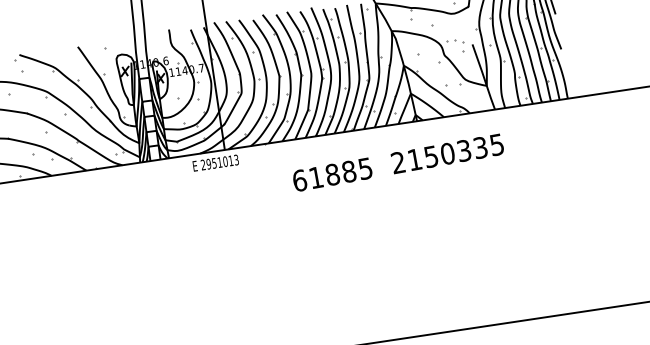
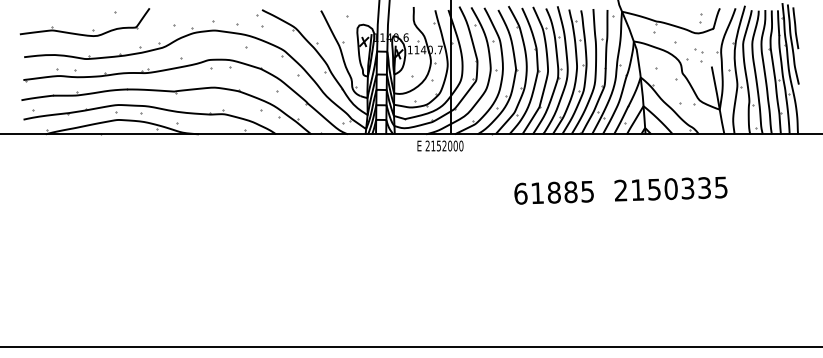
part: (459, 46) -> (698, 55), moved
text: (222, 161) -> (447, 145), 2951013 -> 2152000
text: (397, 162) -> (620, 190), moved

